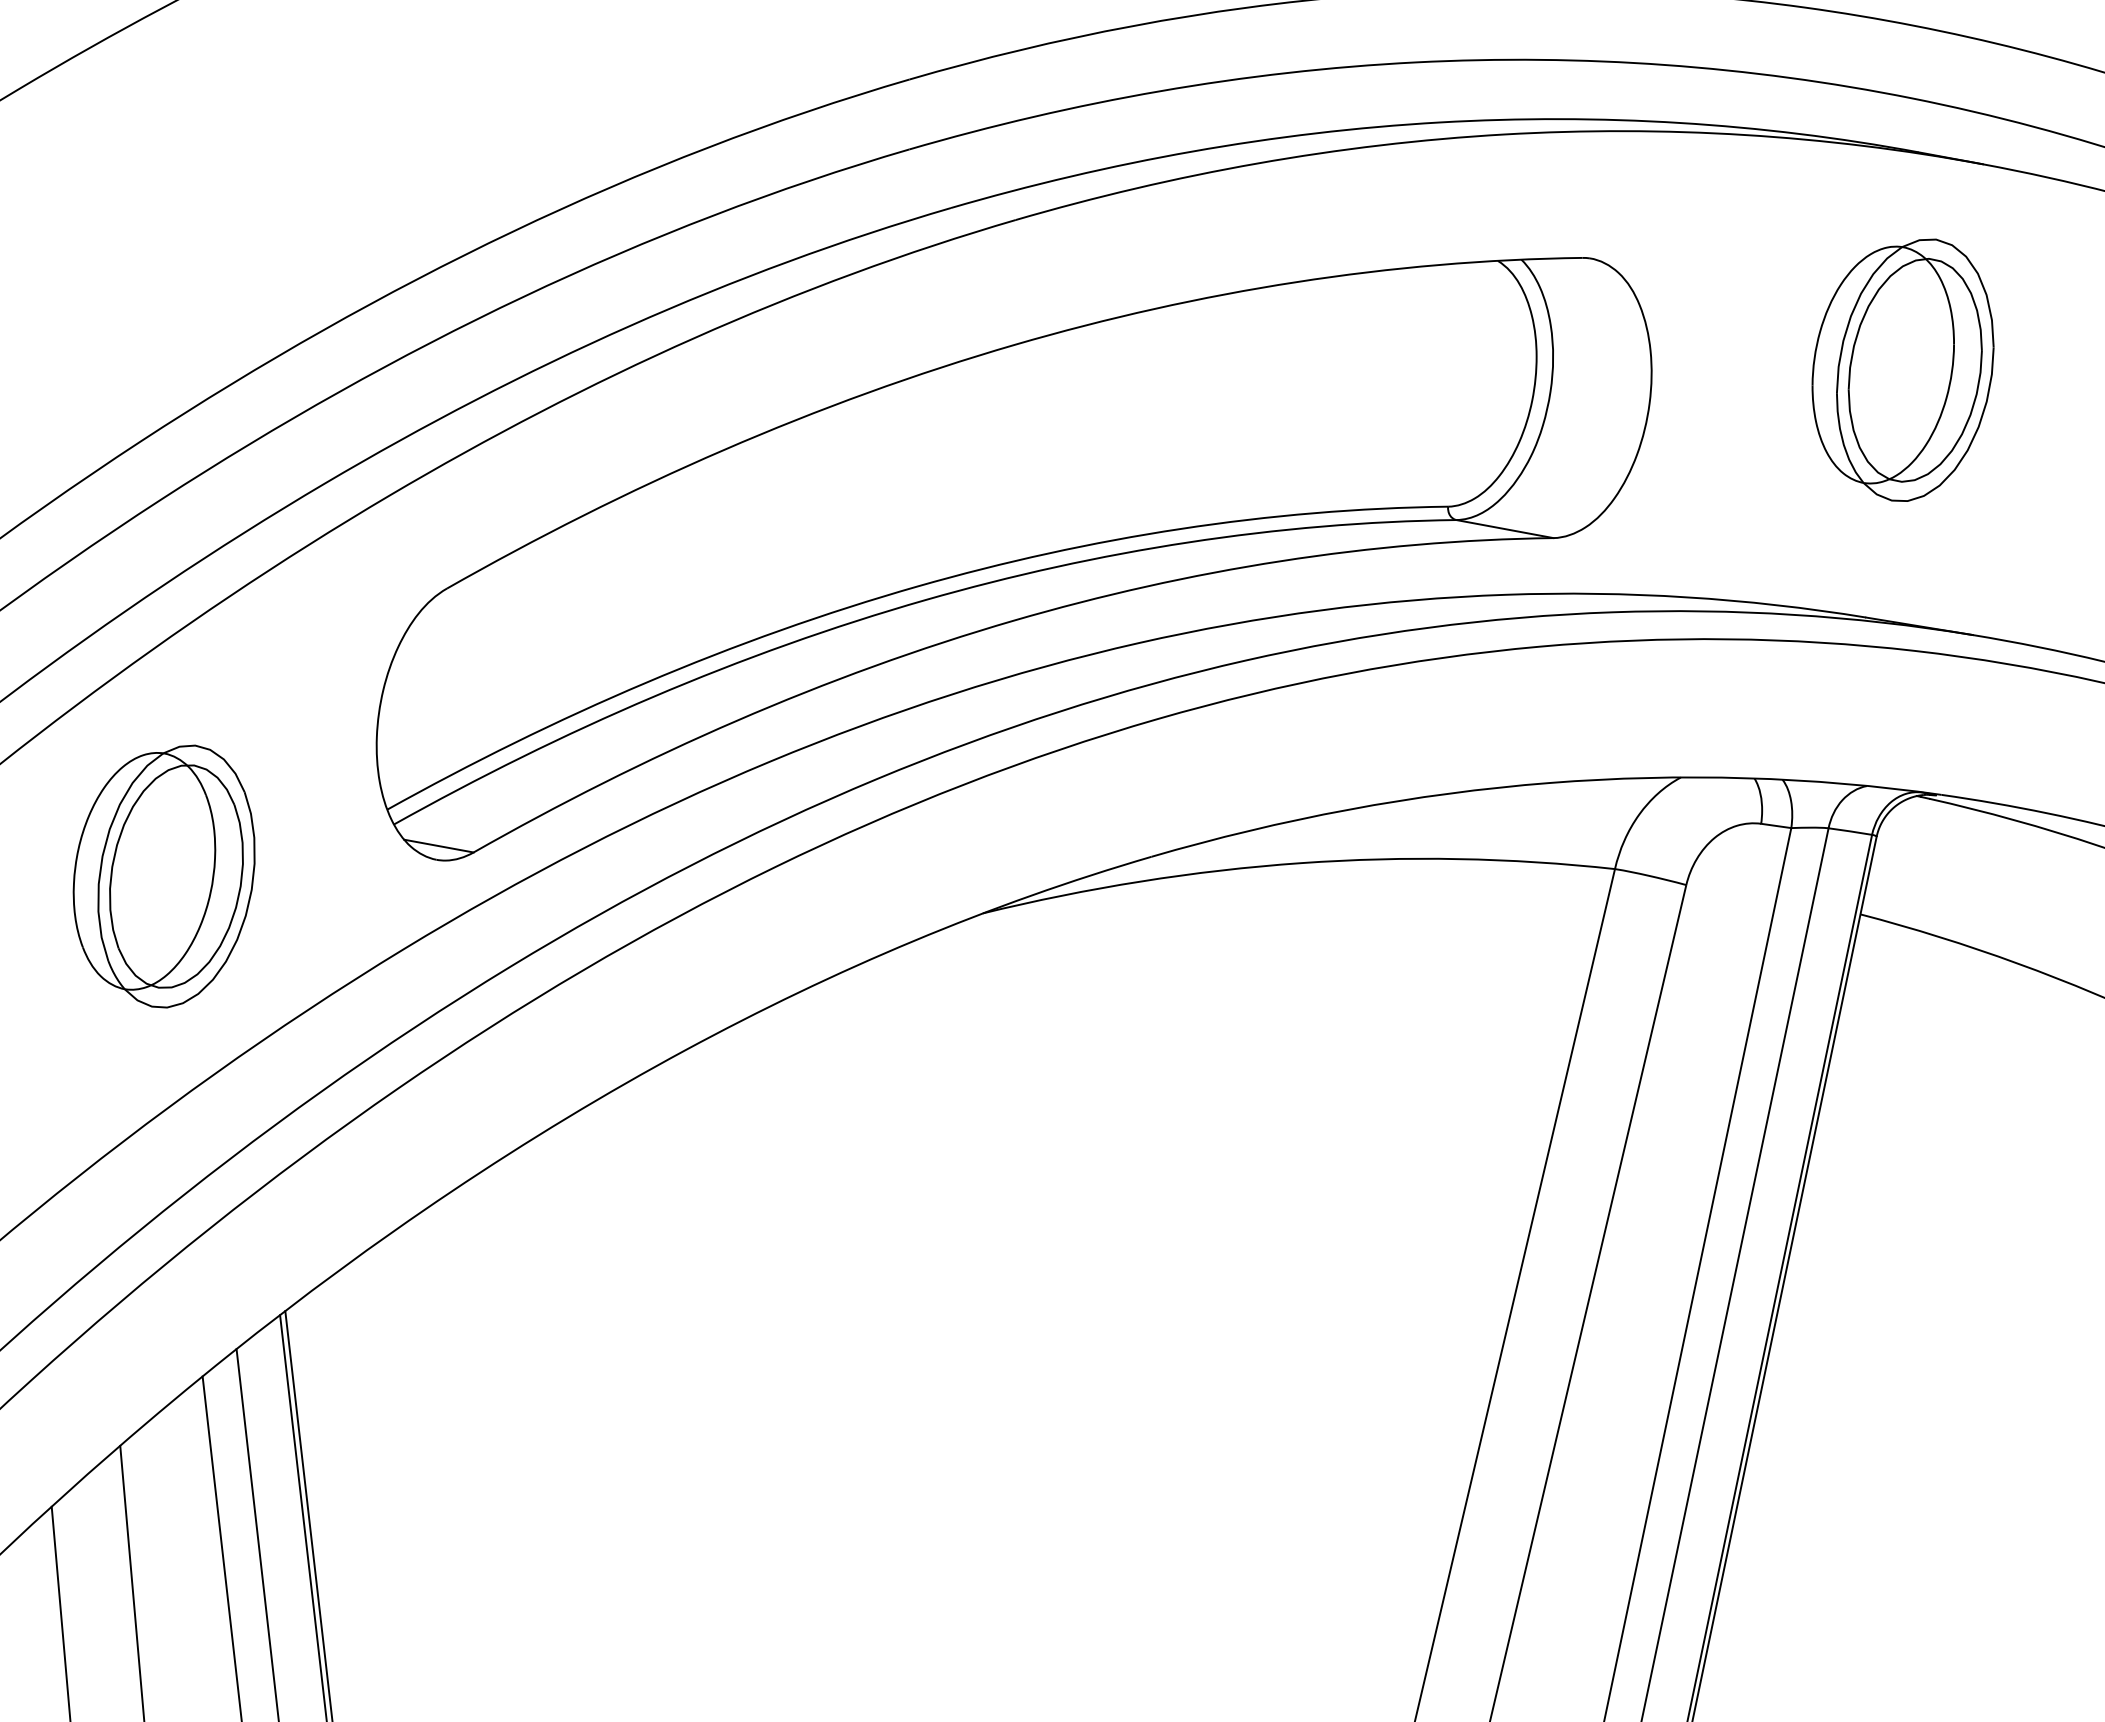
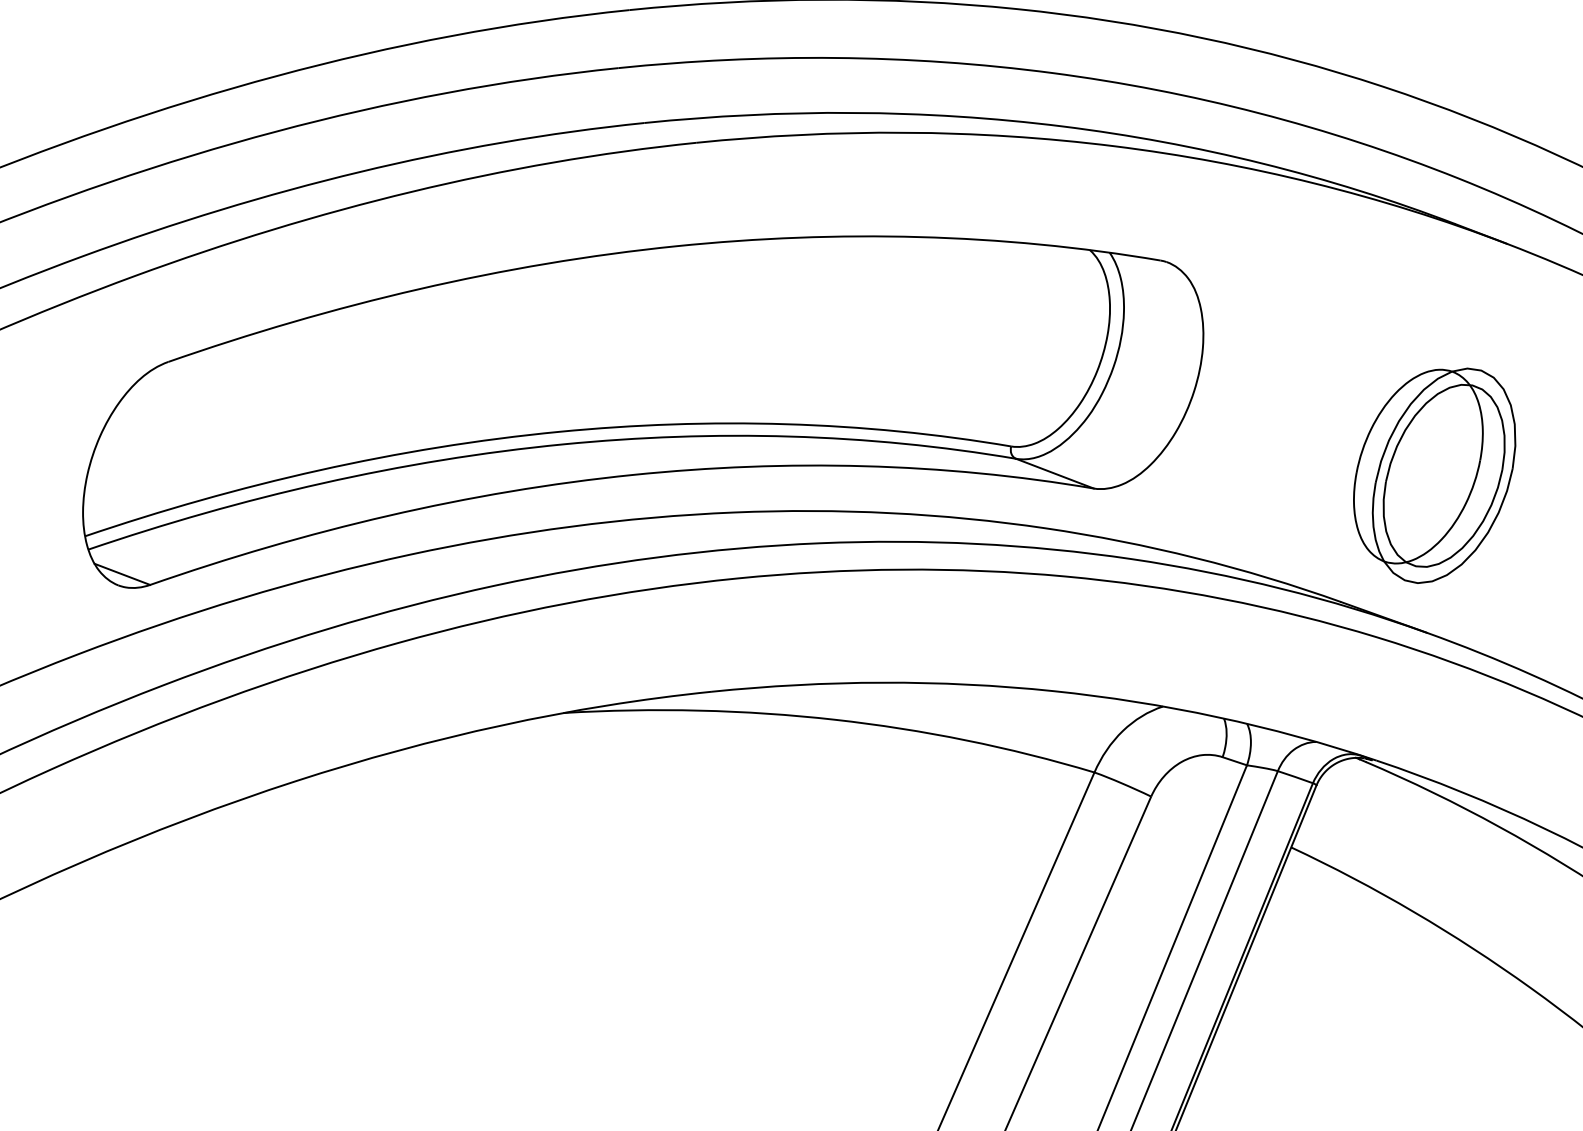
part: (1902, 369) -> (1433, 473), moved

